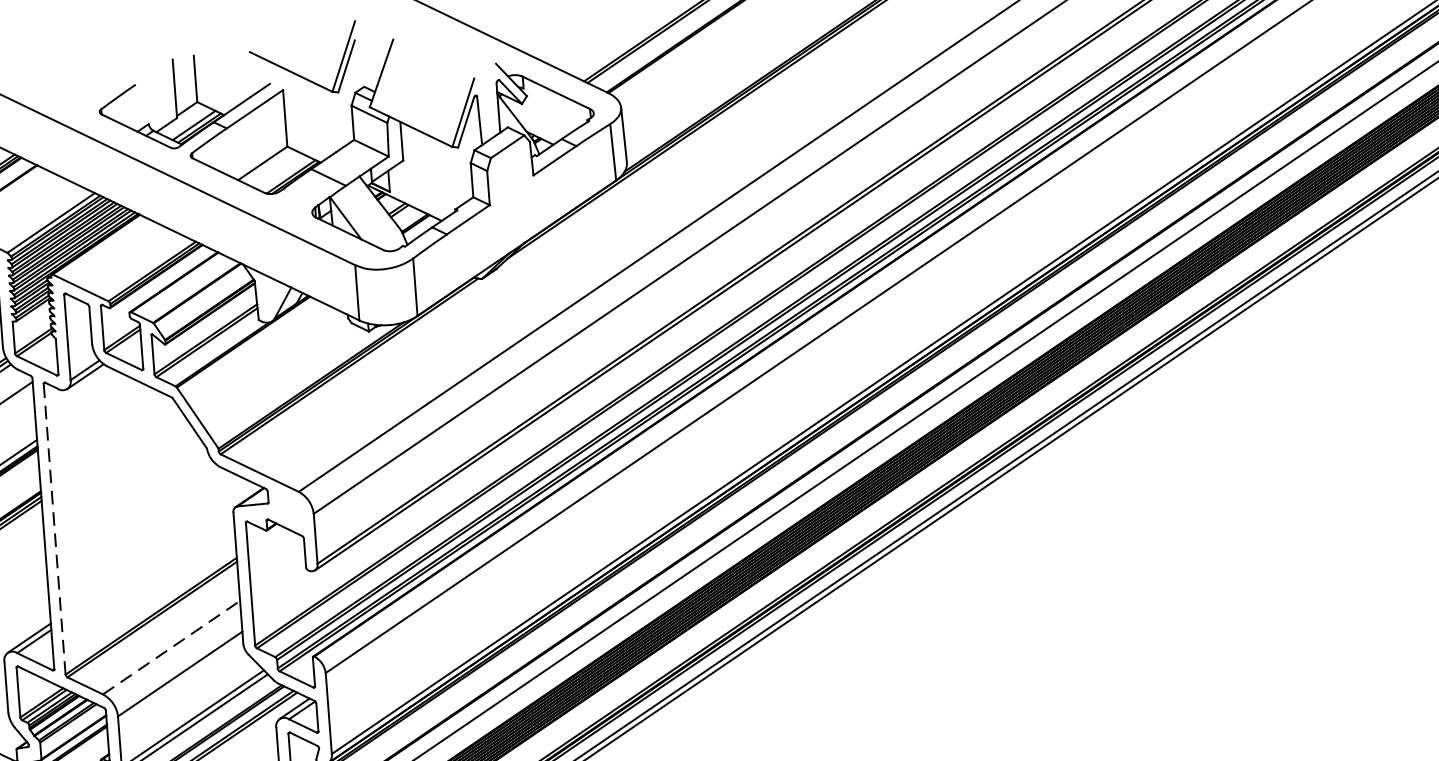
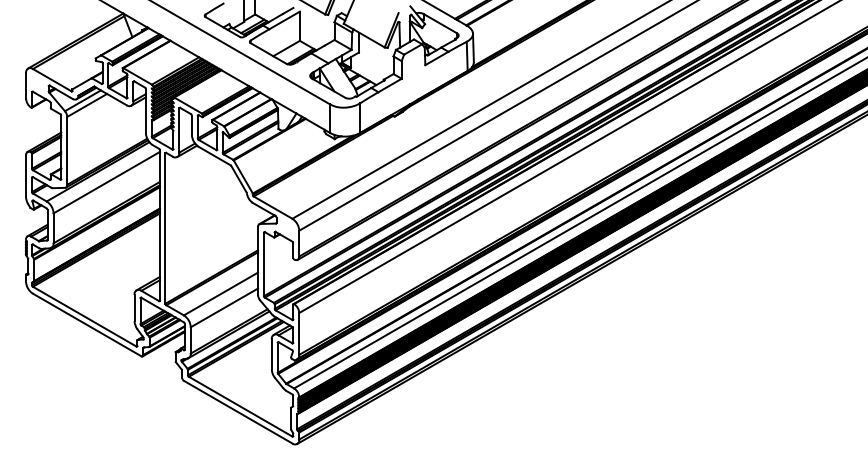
line: (54, 529) -> (165, 228), dashed -> solid
line: (170, 648) -> (220, 294), dashed -> solid

